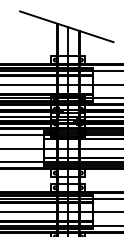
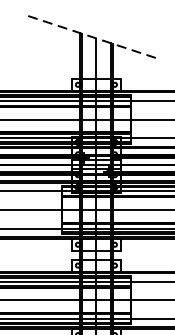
line: (67, 26) -> (95, 37), solid -> dashed

